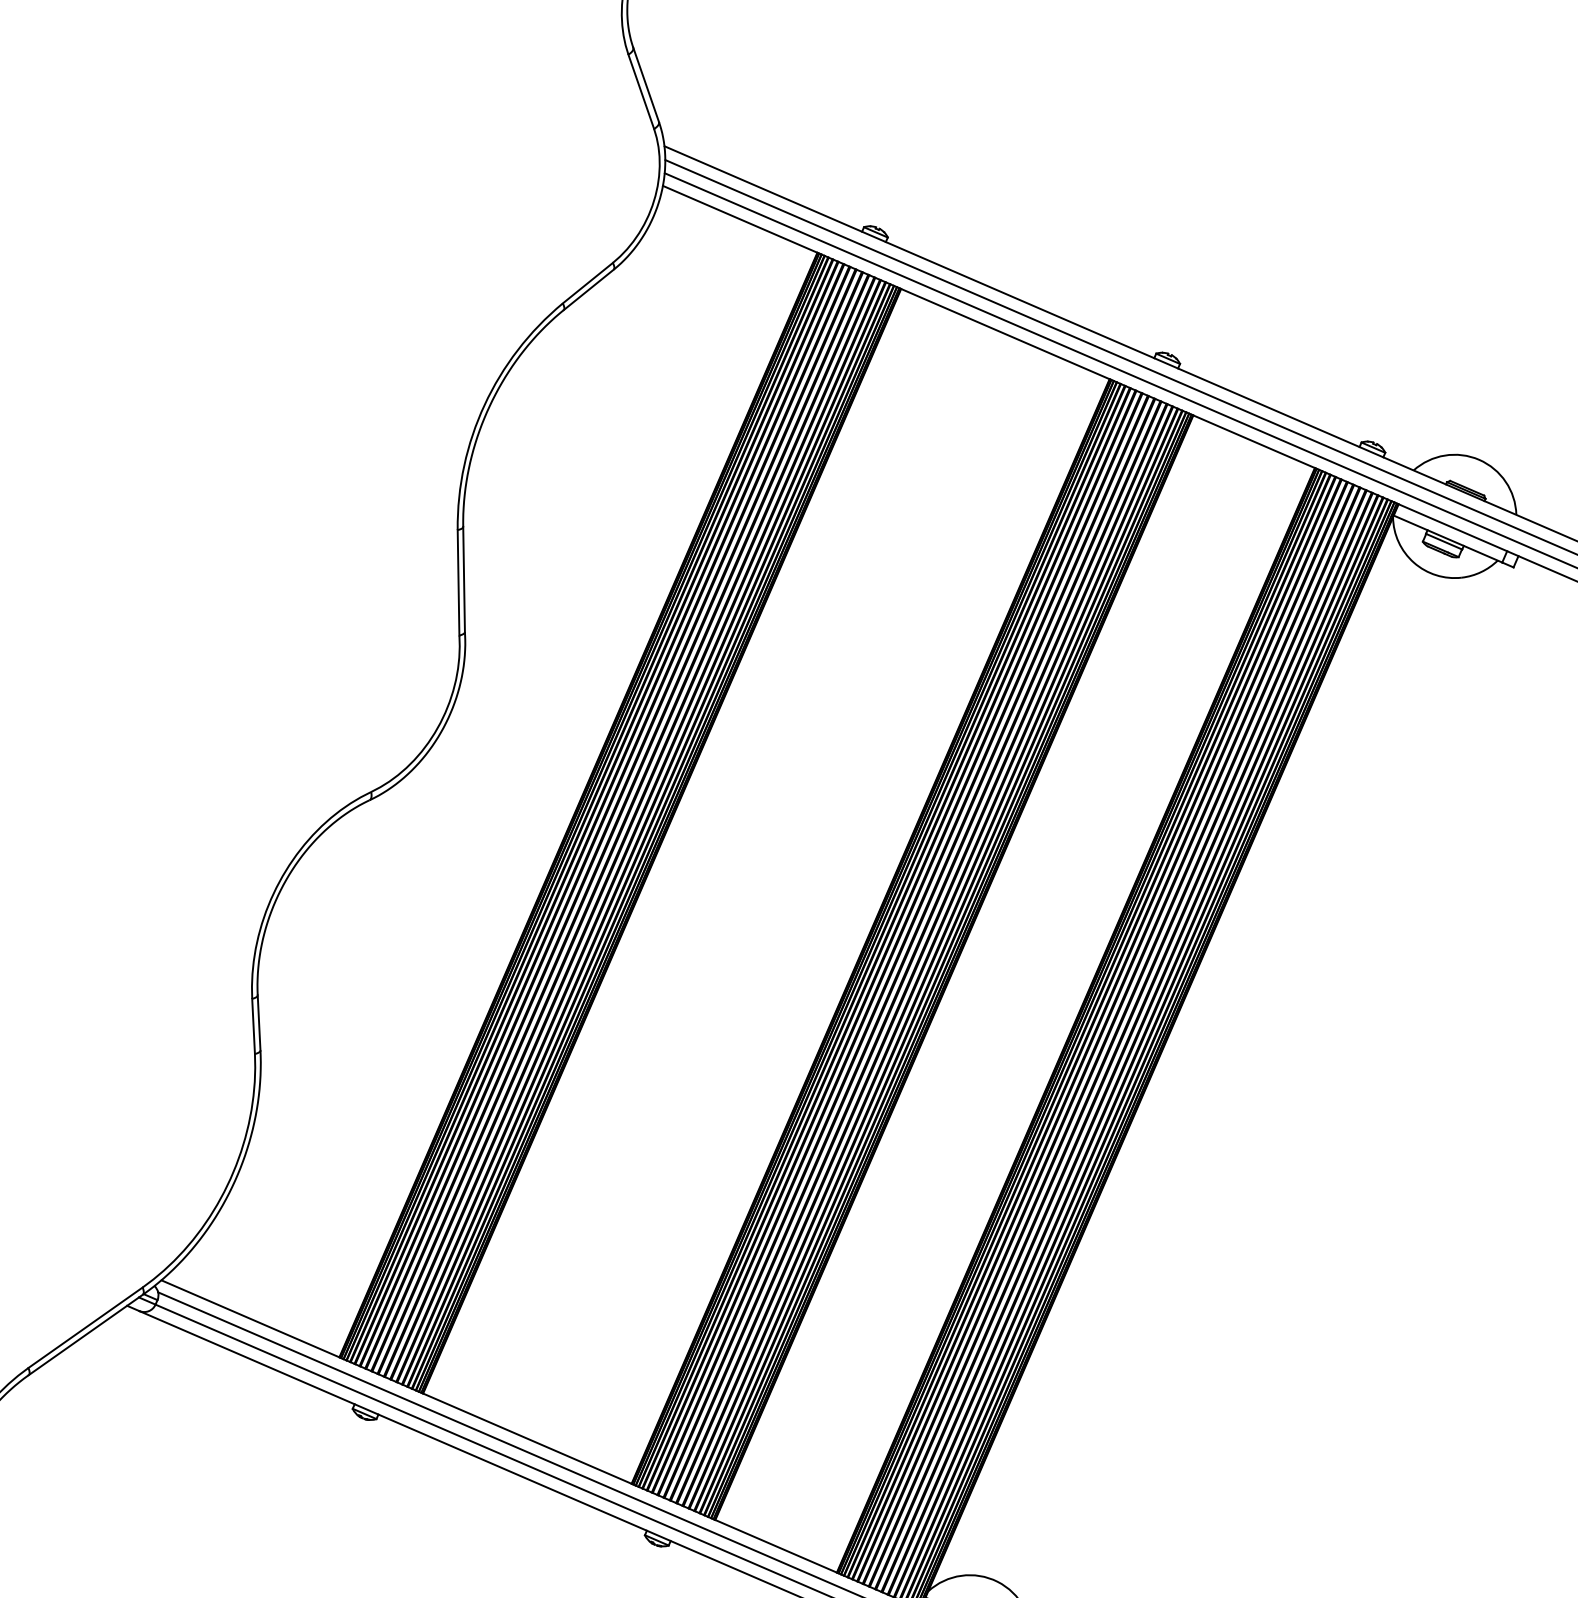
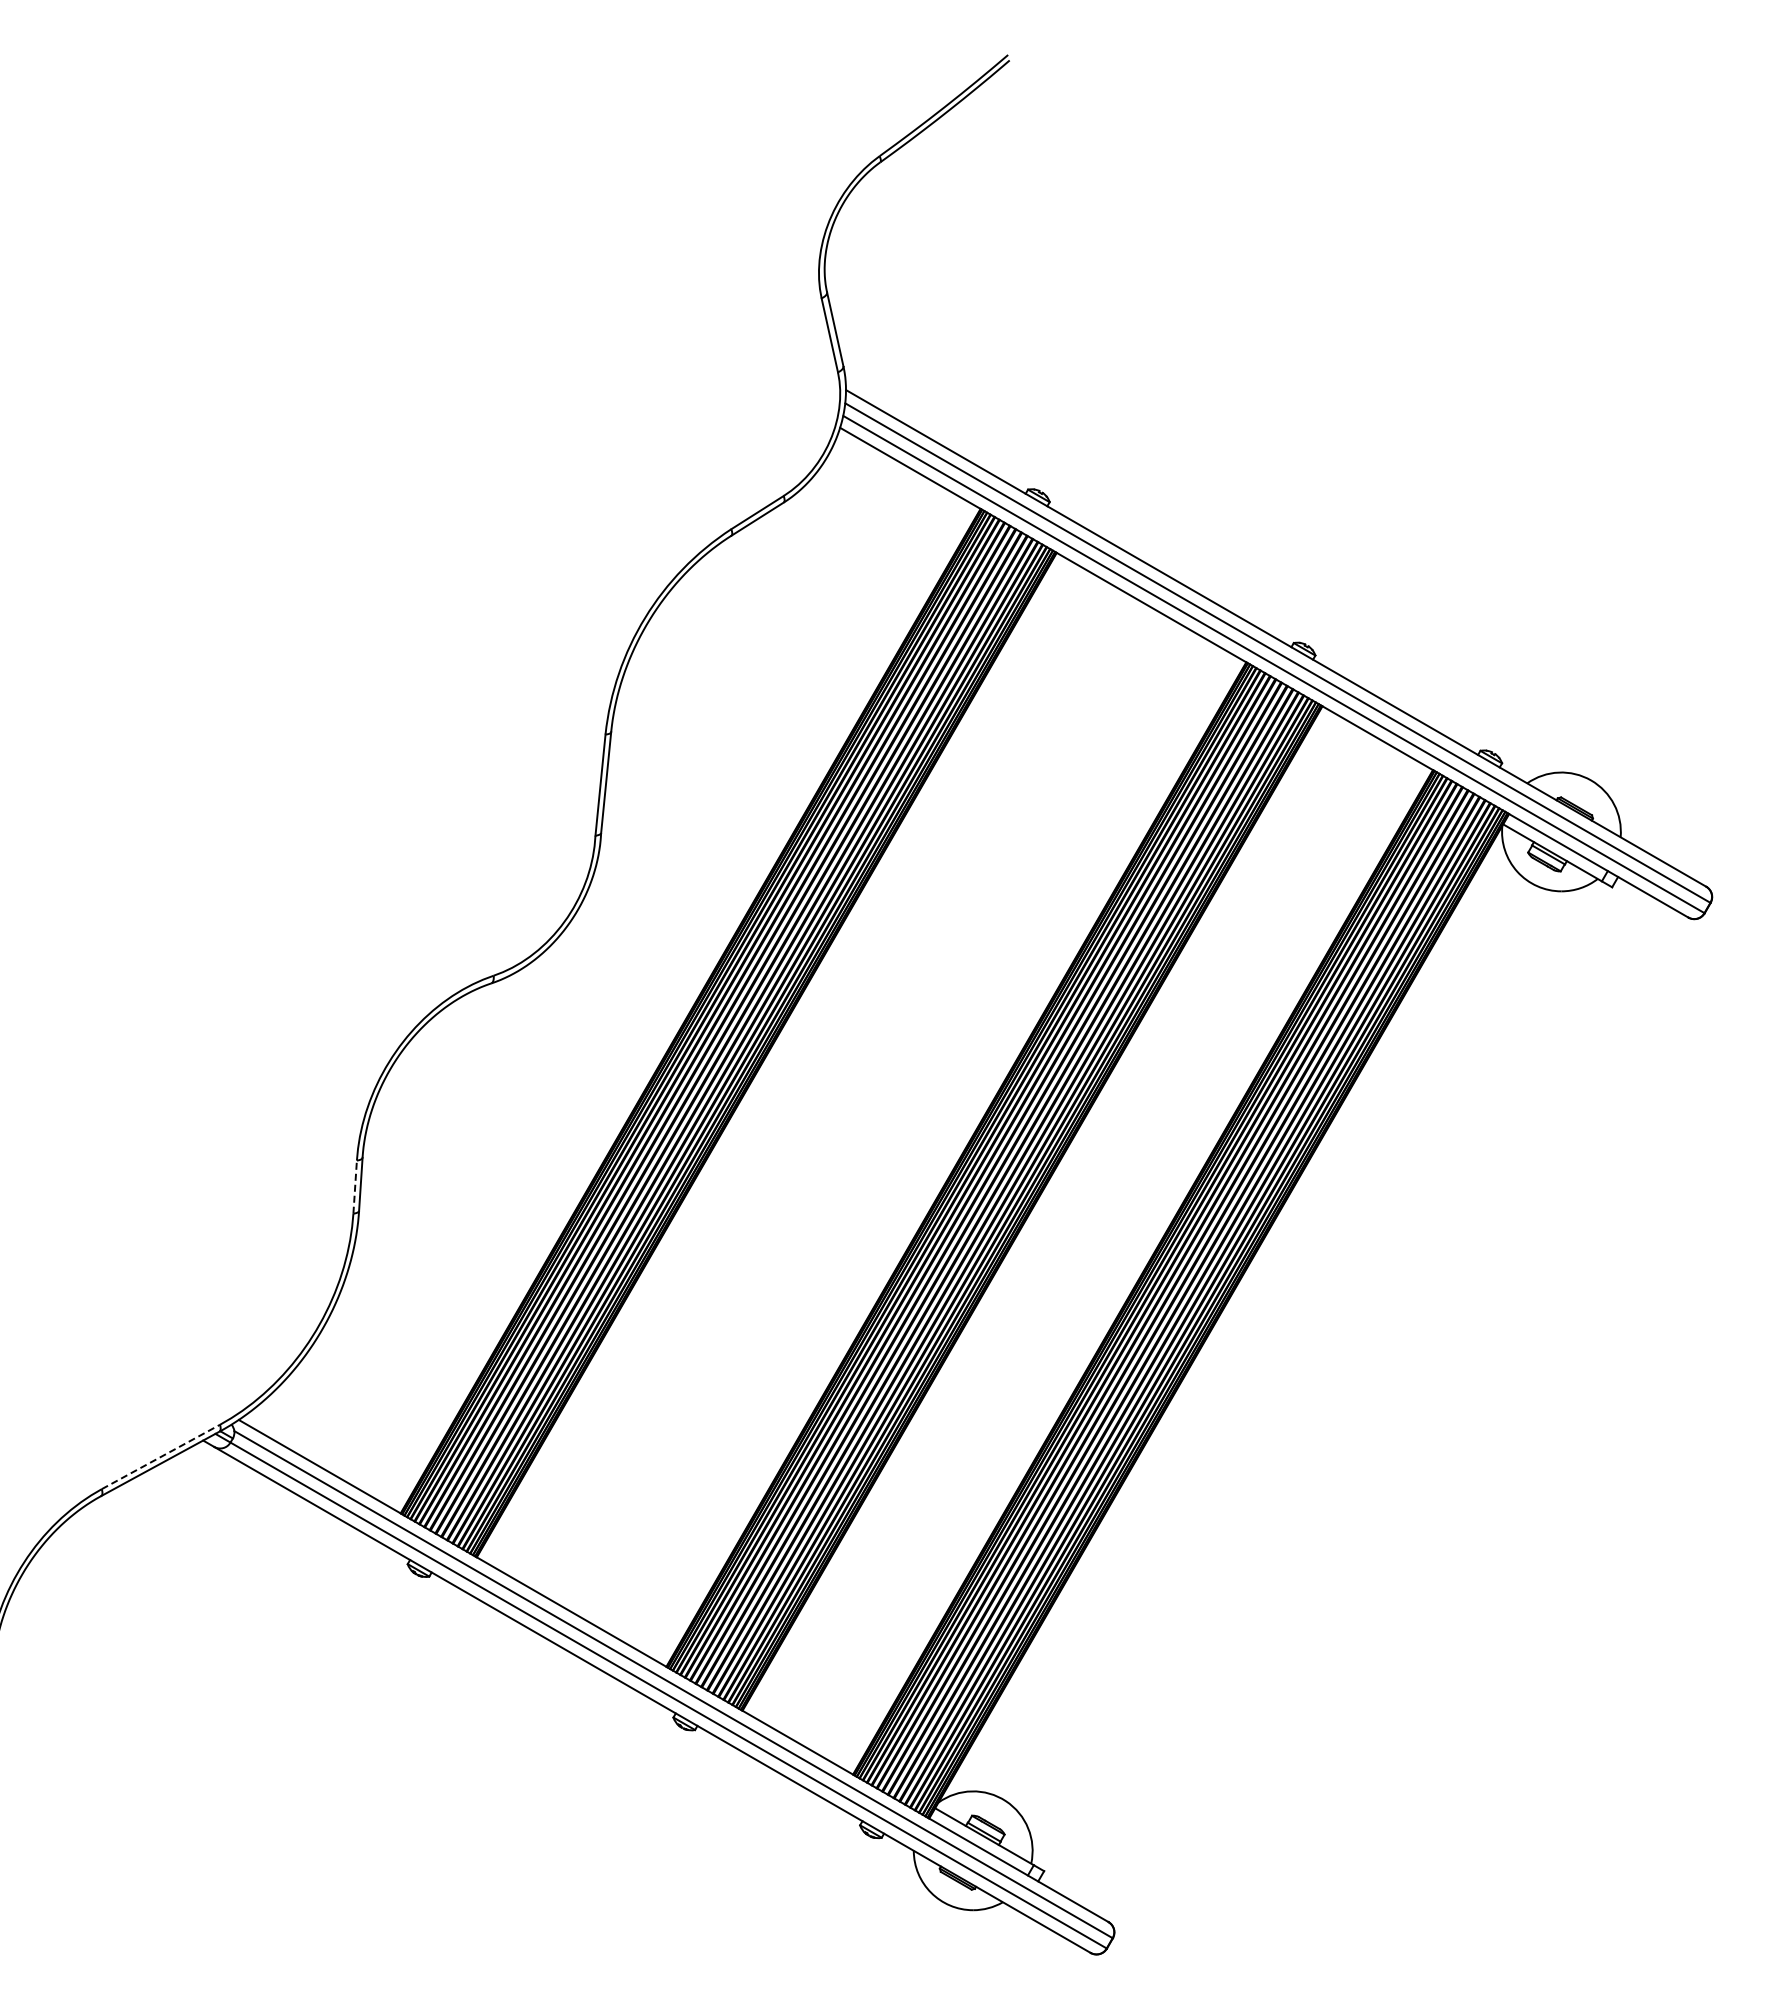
line: (253, 1026) -> (355, 1187), solid -> dashed
line: (86, 1327) -> (161, 1456), solid -> dashed

